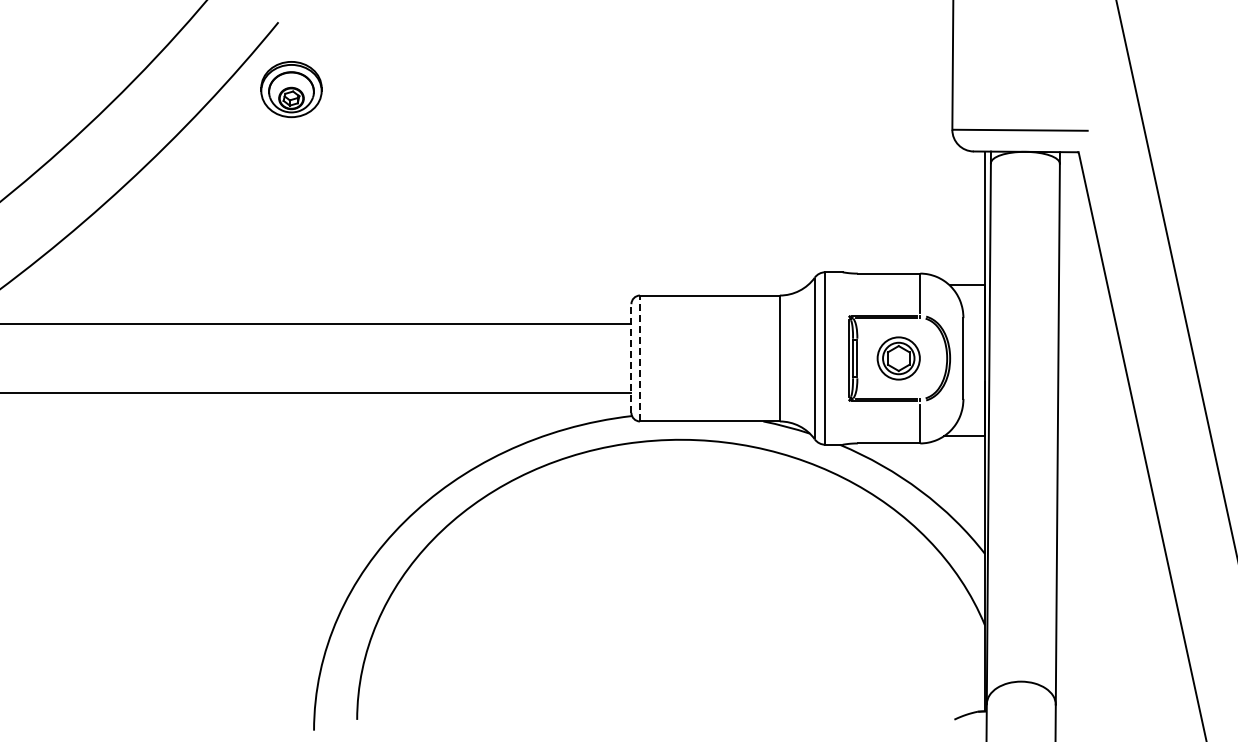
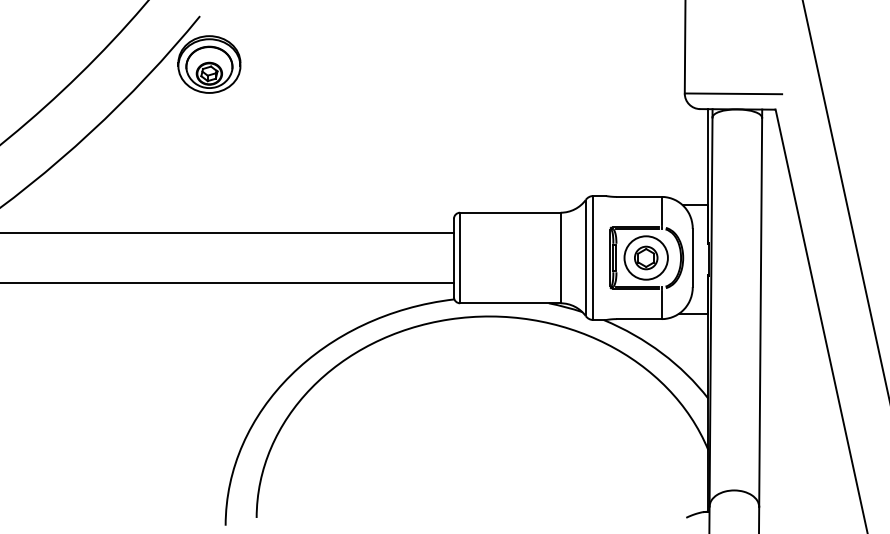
part: (291, 89) -> (209, 64), size x1.43
line: (631, 358) -> (453, 258), dashed -> solid
line: (640, 358) -> (460, 258), dashed -> solid
circle: (898, 358) -> (646, 258), size x1.43

